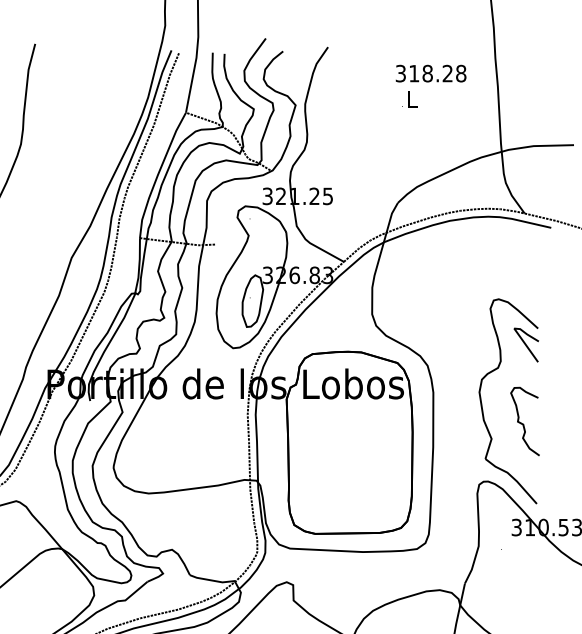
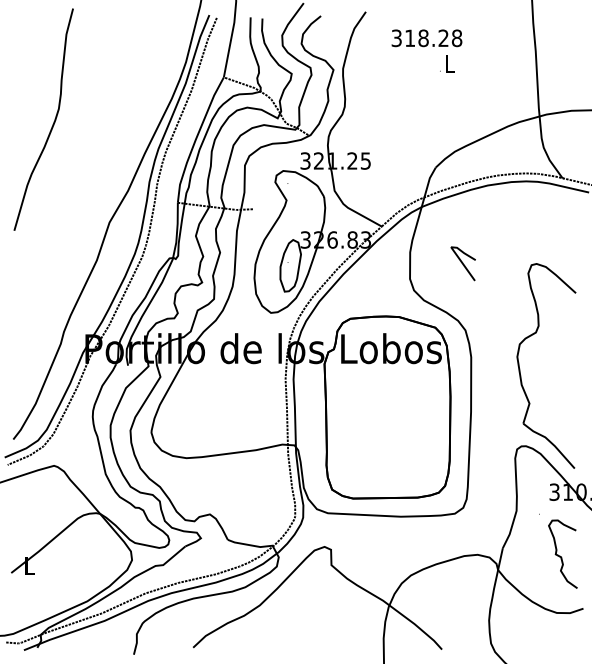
text: (430, 73) -> (426, 38), moved
line: (525, 344) -> (462, 263), moved
curve: (522, 422) -> (560, 555), moved

